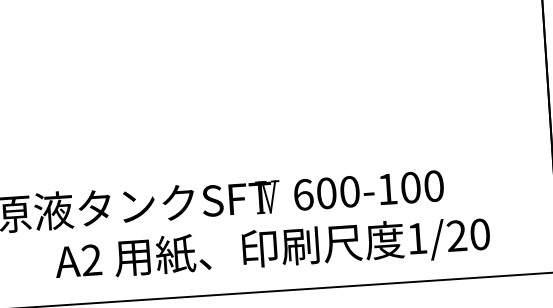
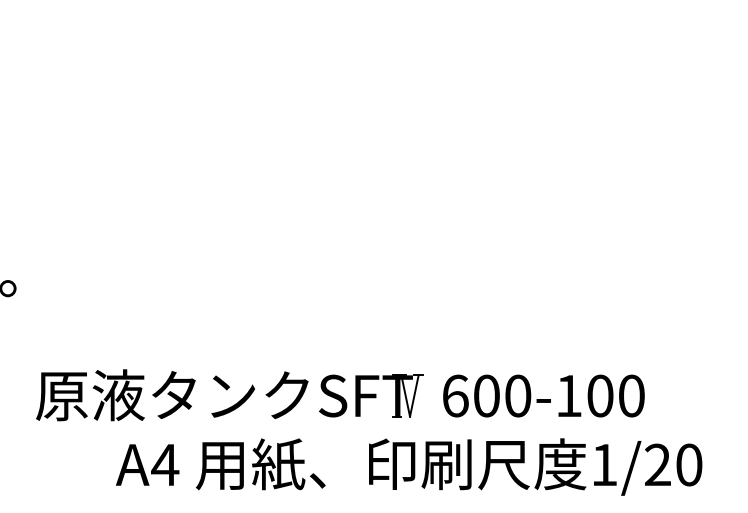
text: (91, 259) -> (165, 464), A2 -> A4

